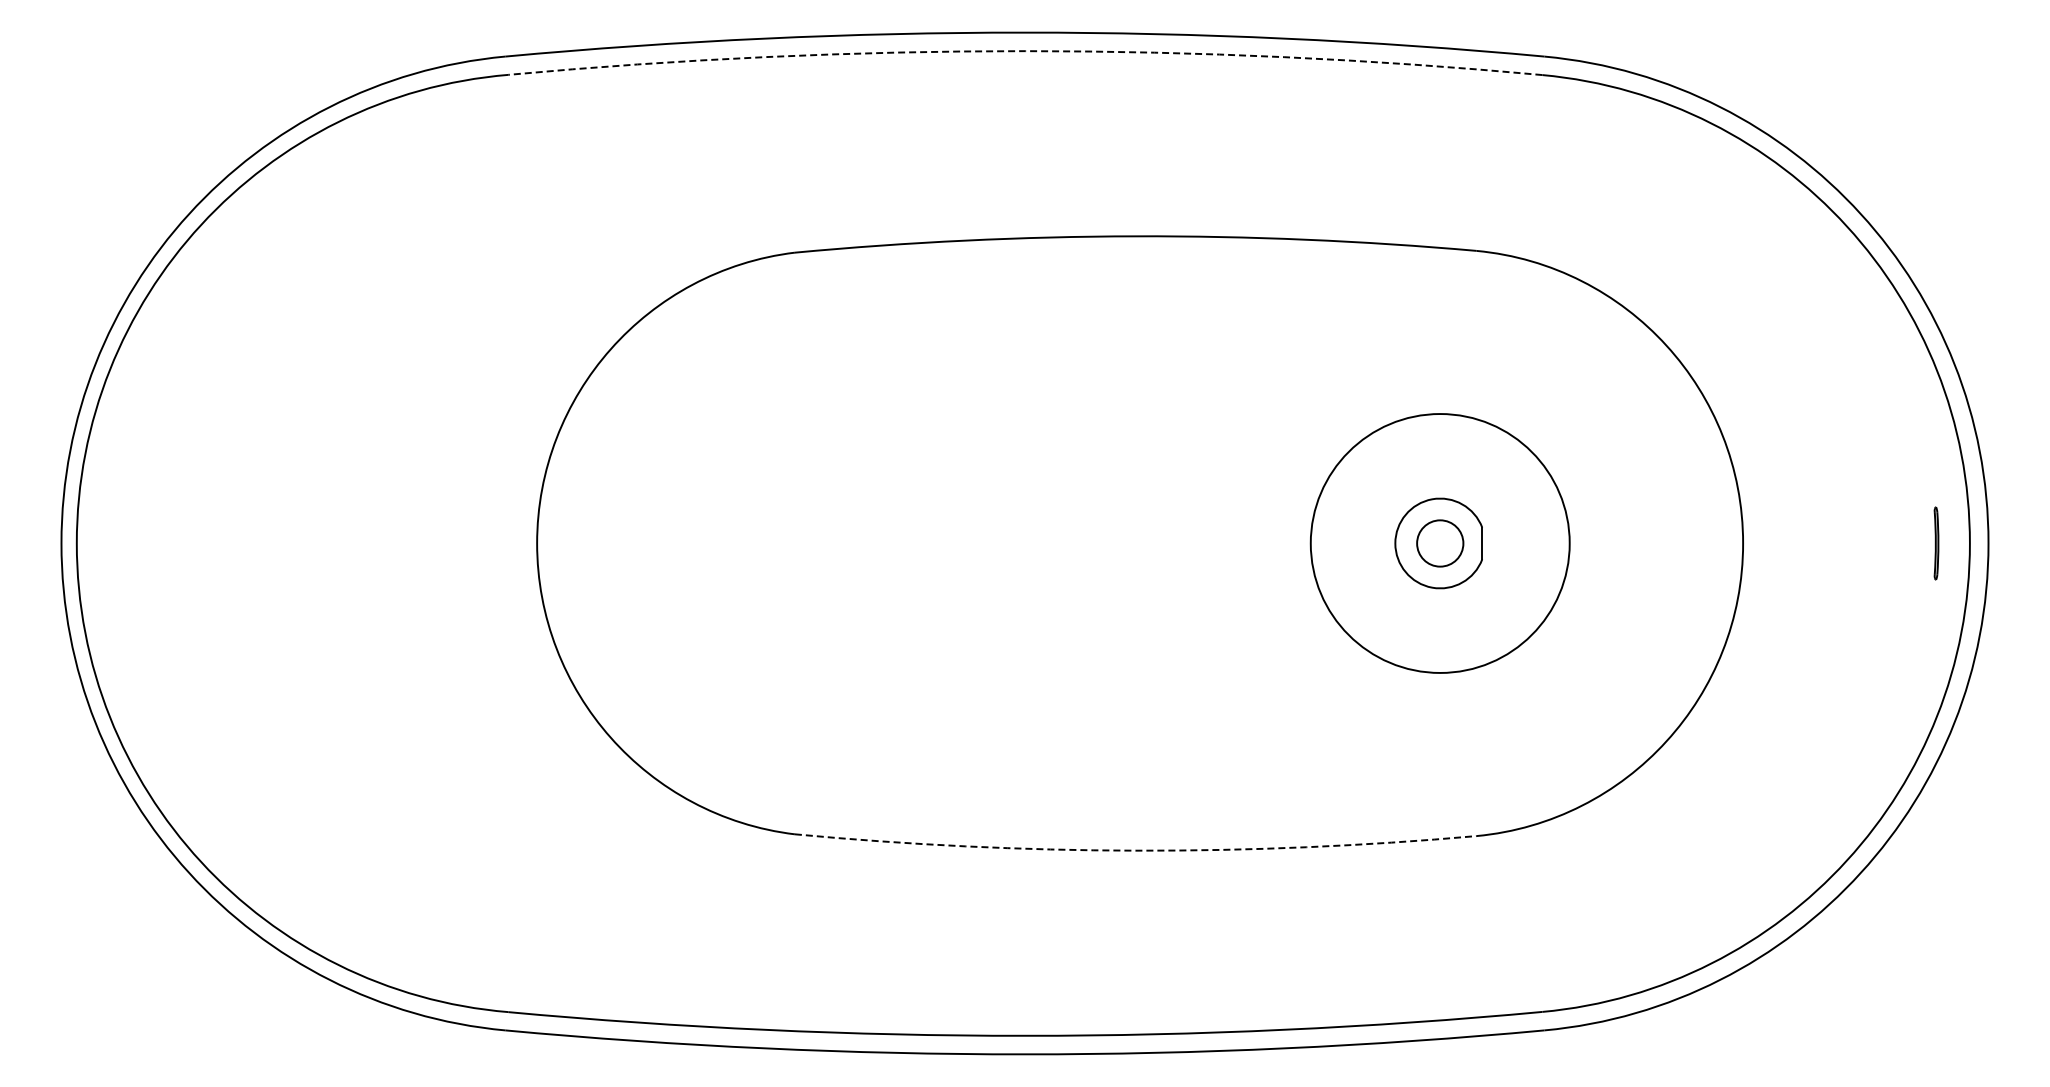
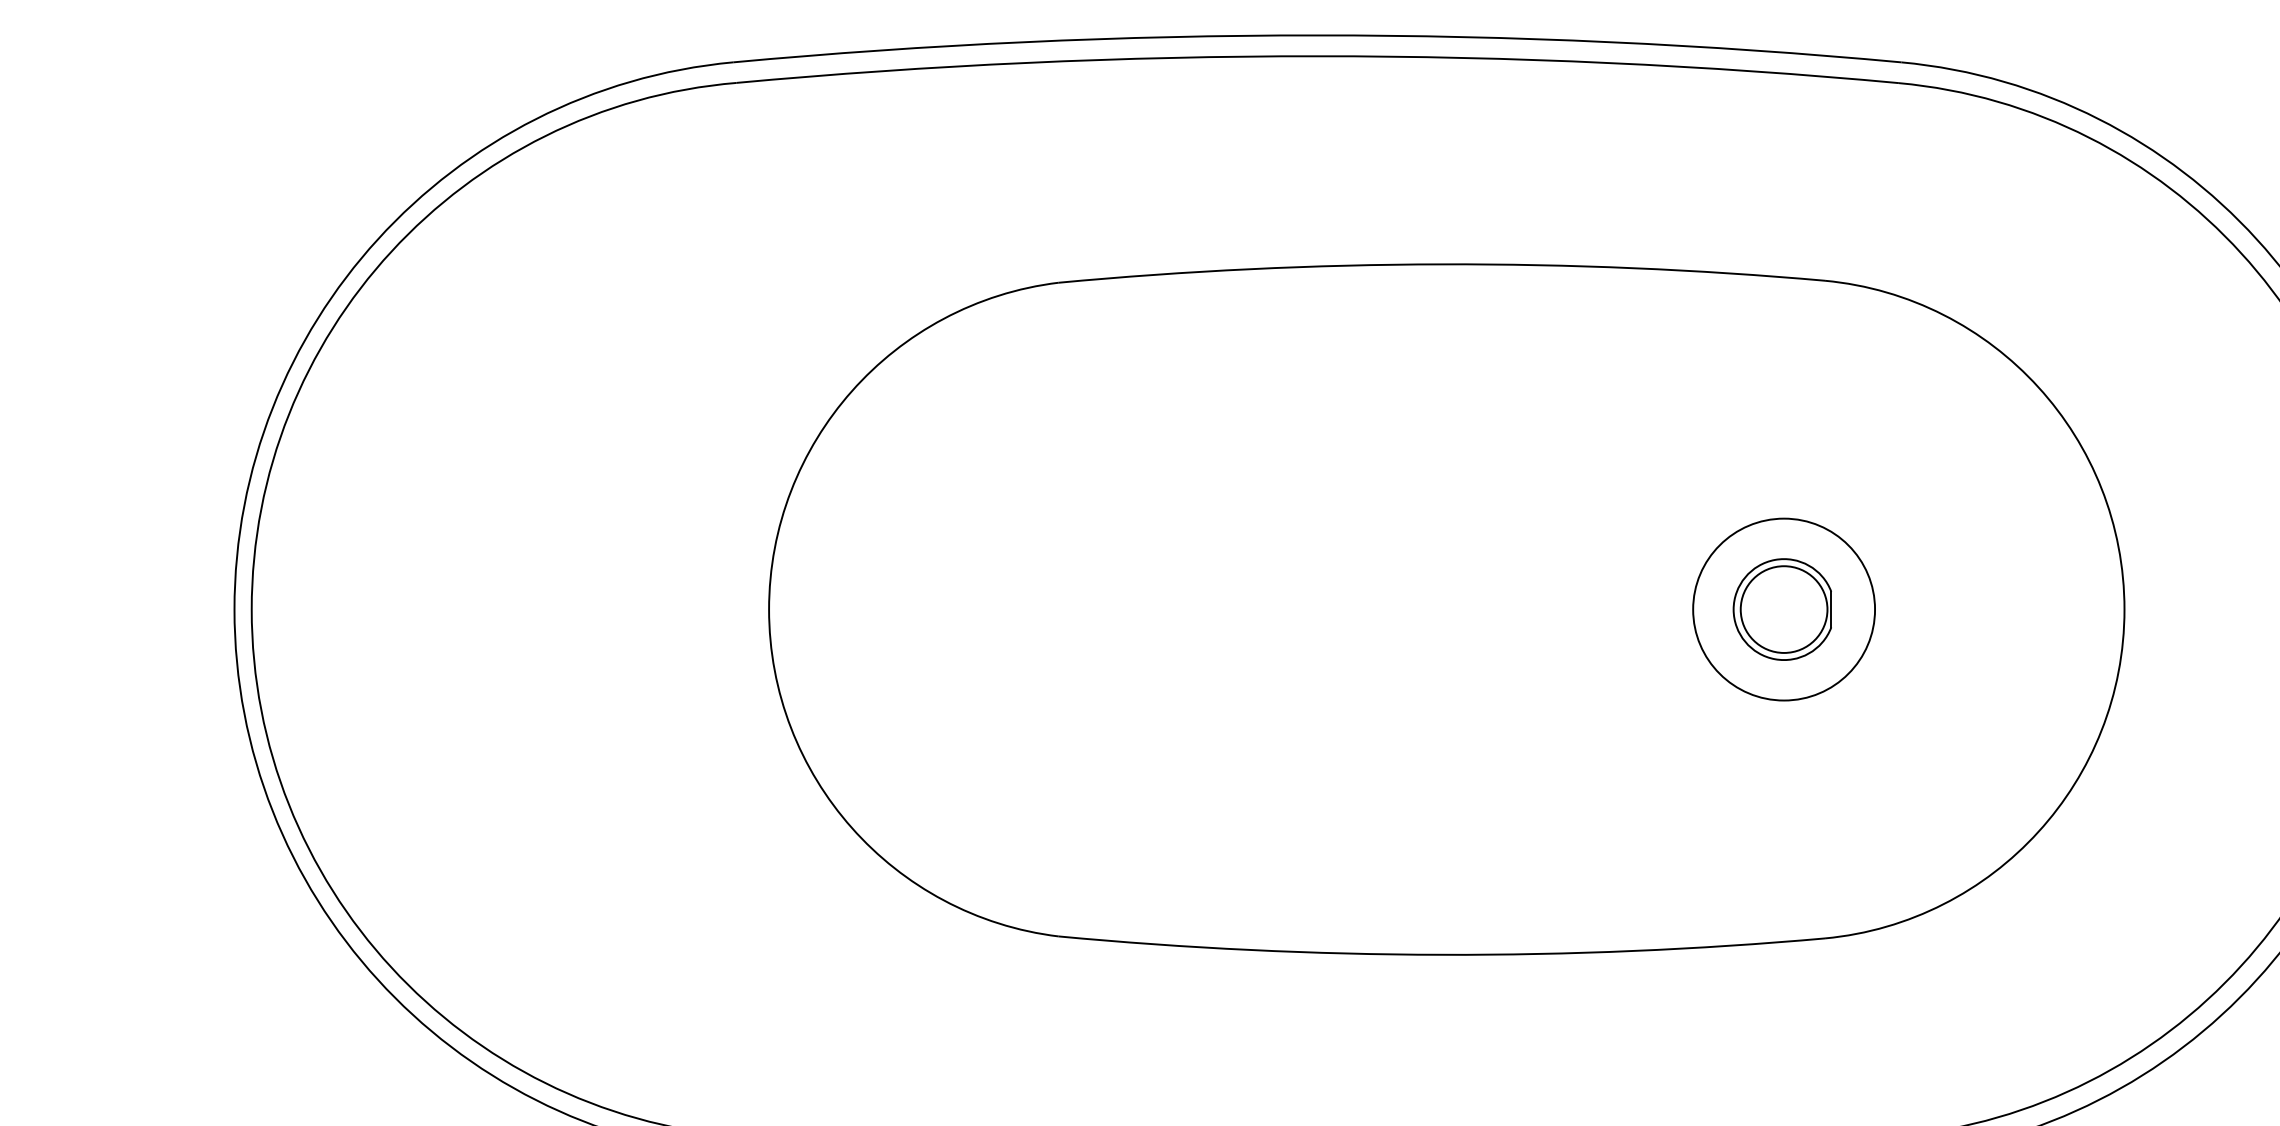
arc: (1025, 51) -> (1317, 56), dashed -> solid
circle: (1439, 543) -> (1783, 609), size x1.67
circle: (1440, 543) -> (1784, 609), size x0.62
arc: (1135, 850) -> (1441, 954), dashed -> solid

